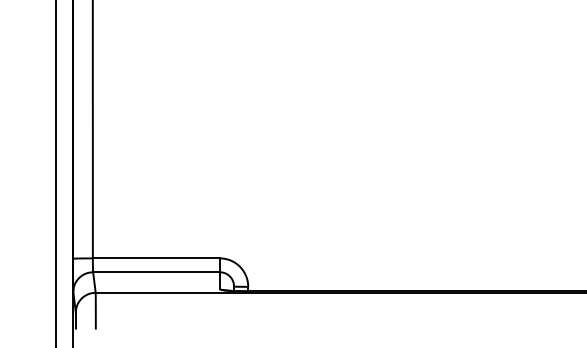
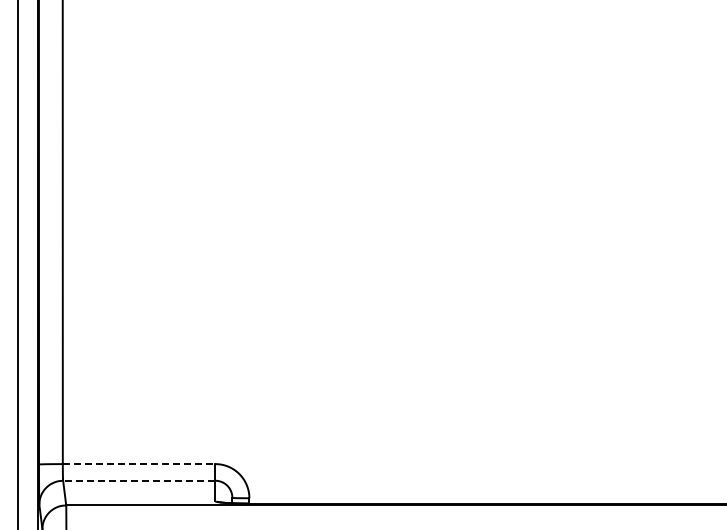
line: (156, 258) -> (139, 464), solid -> dashed
line: (155, 272) -> (138, 480), solid -> dashed

